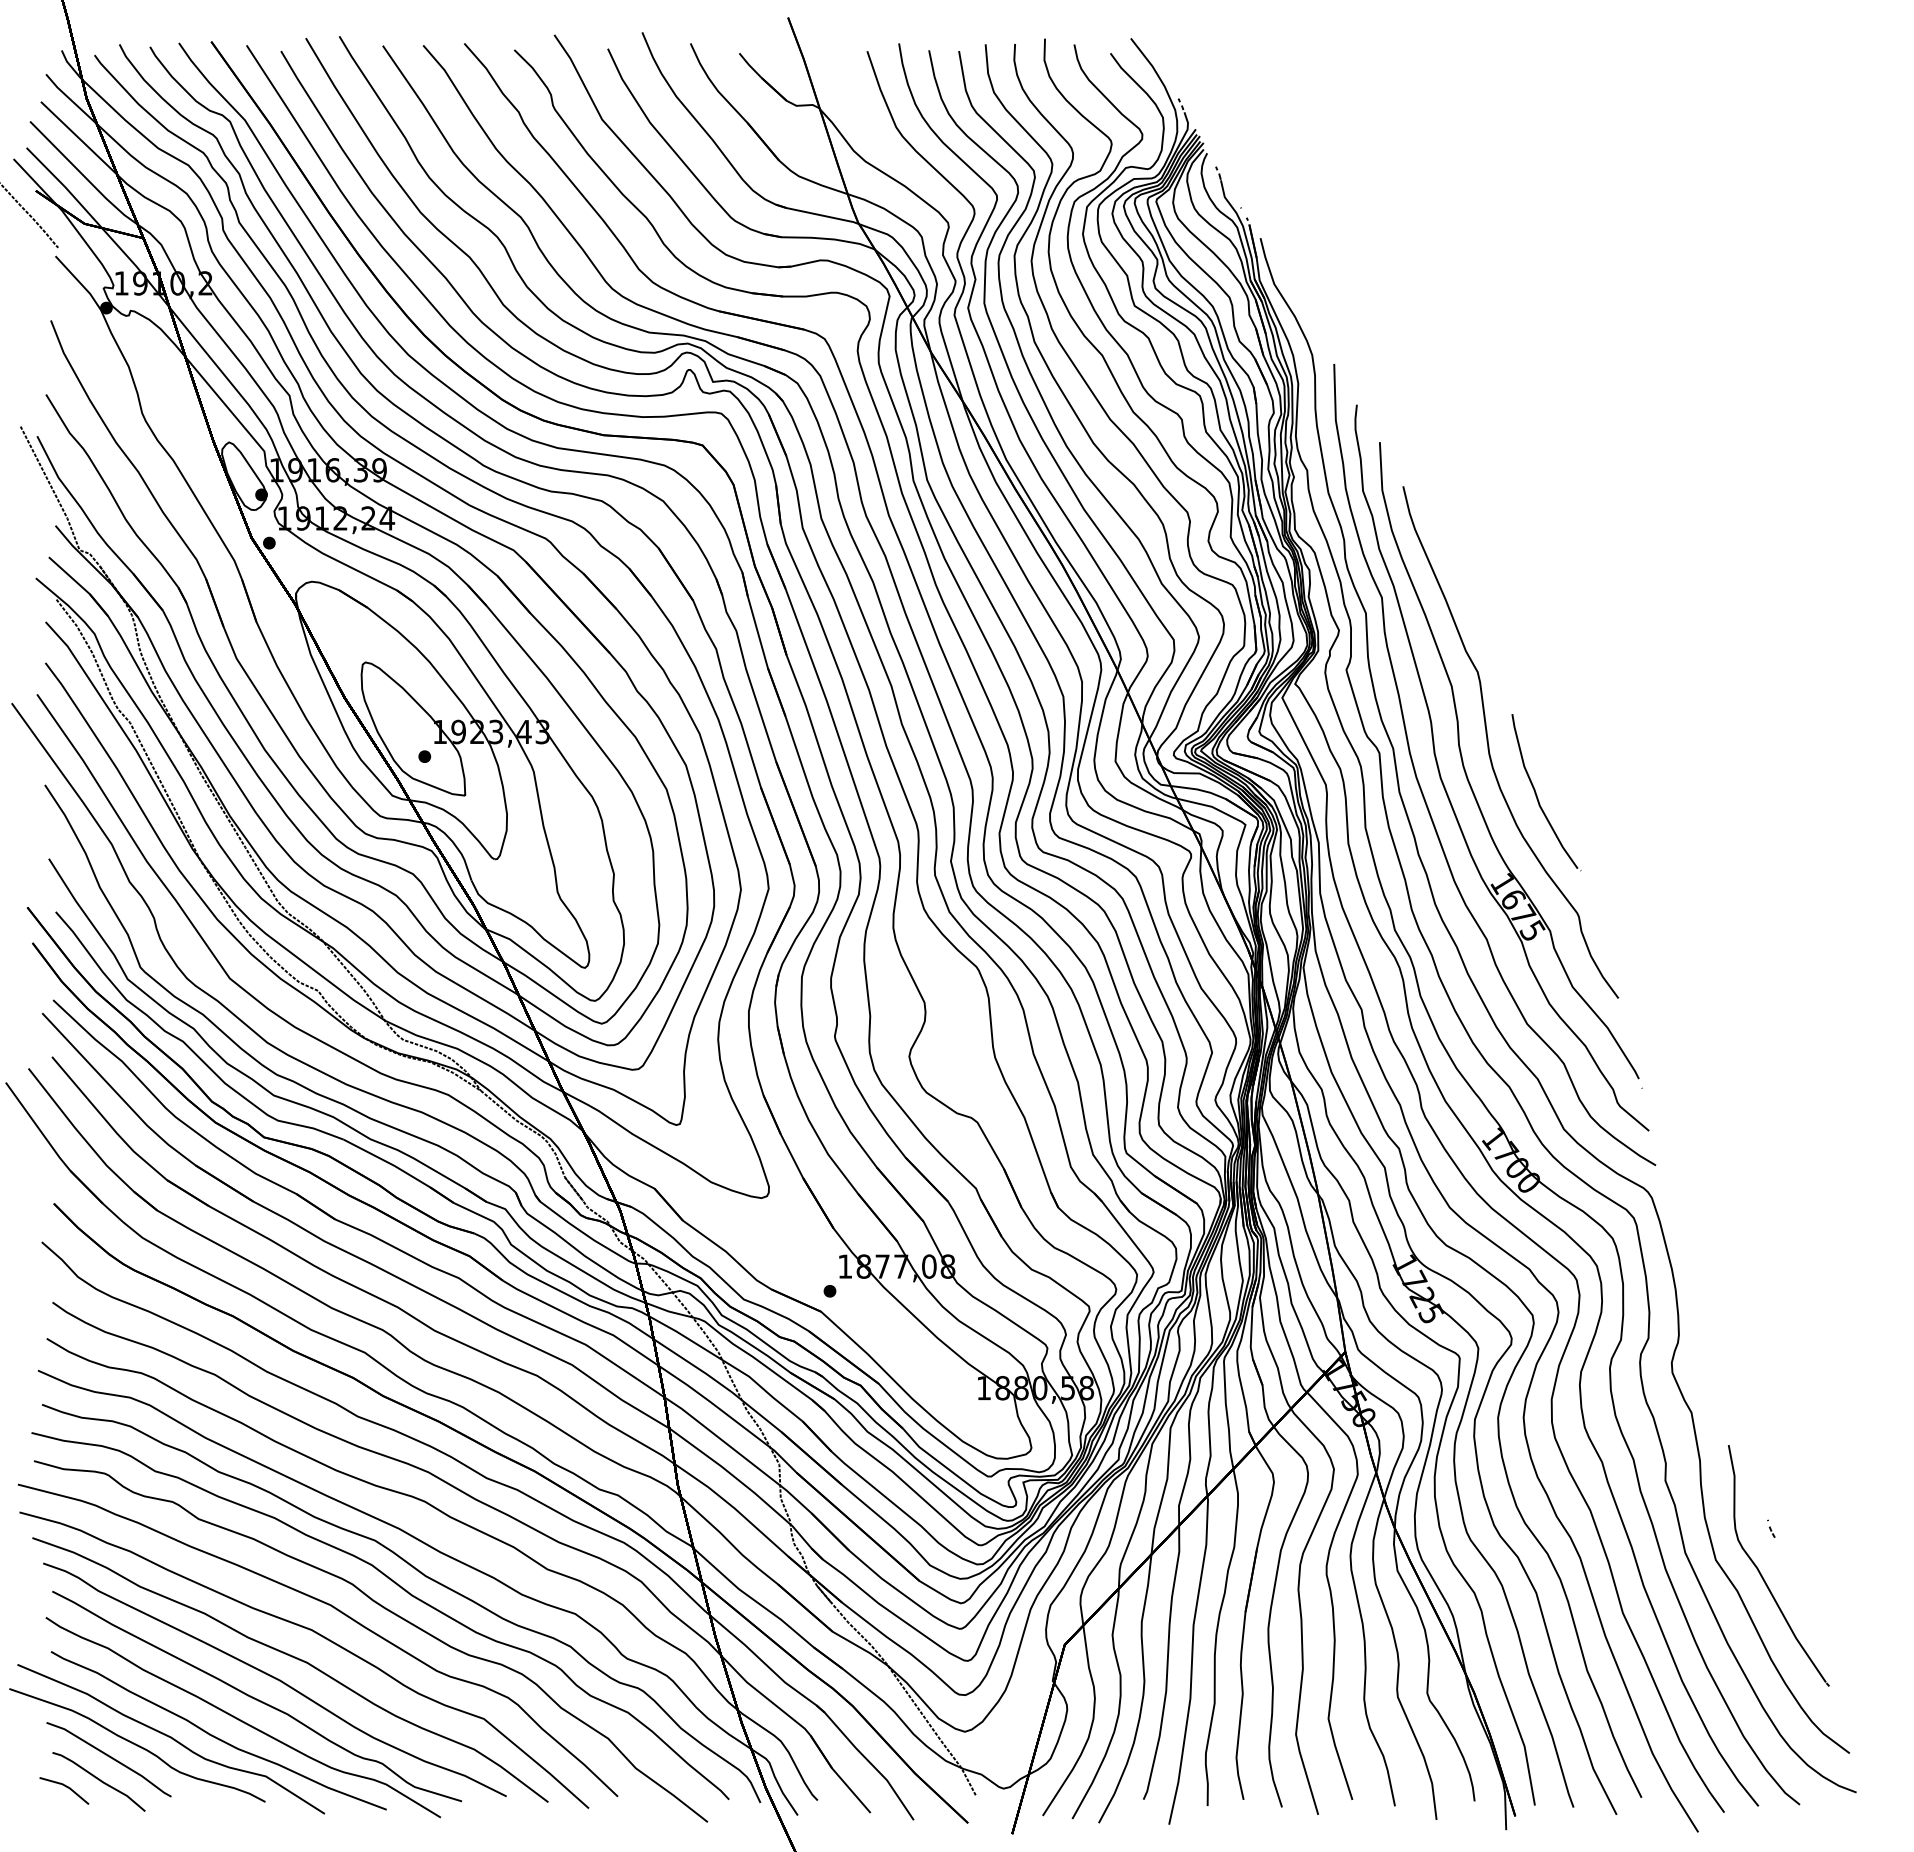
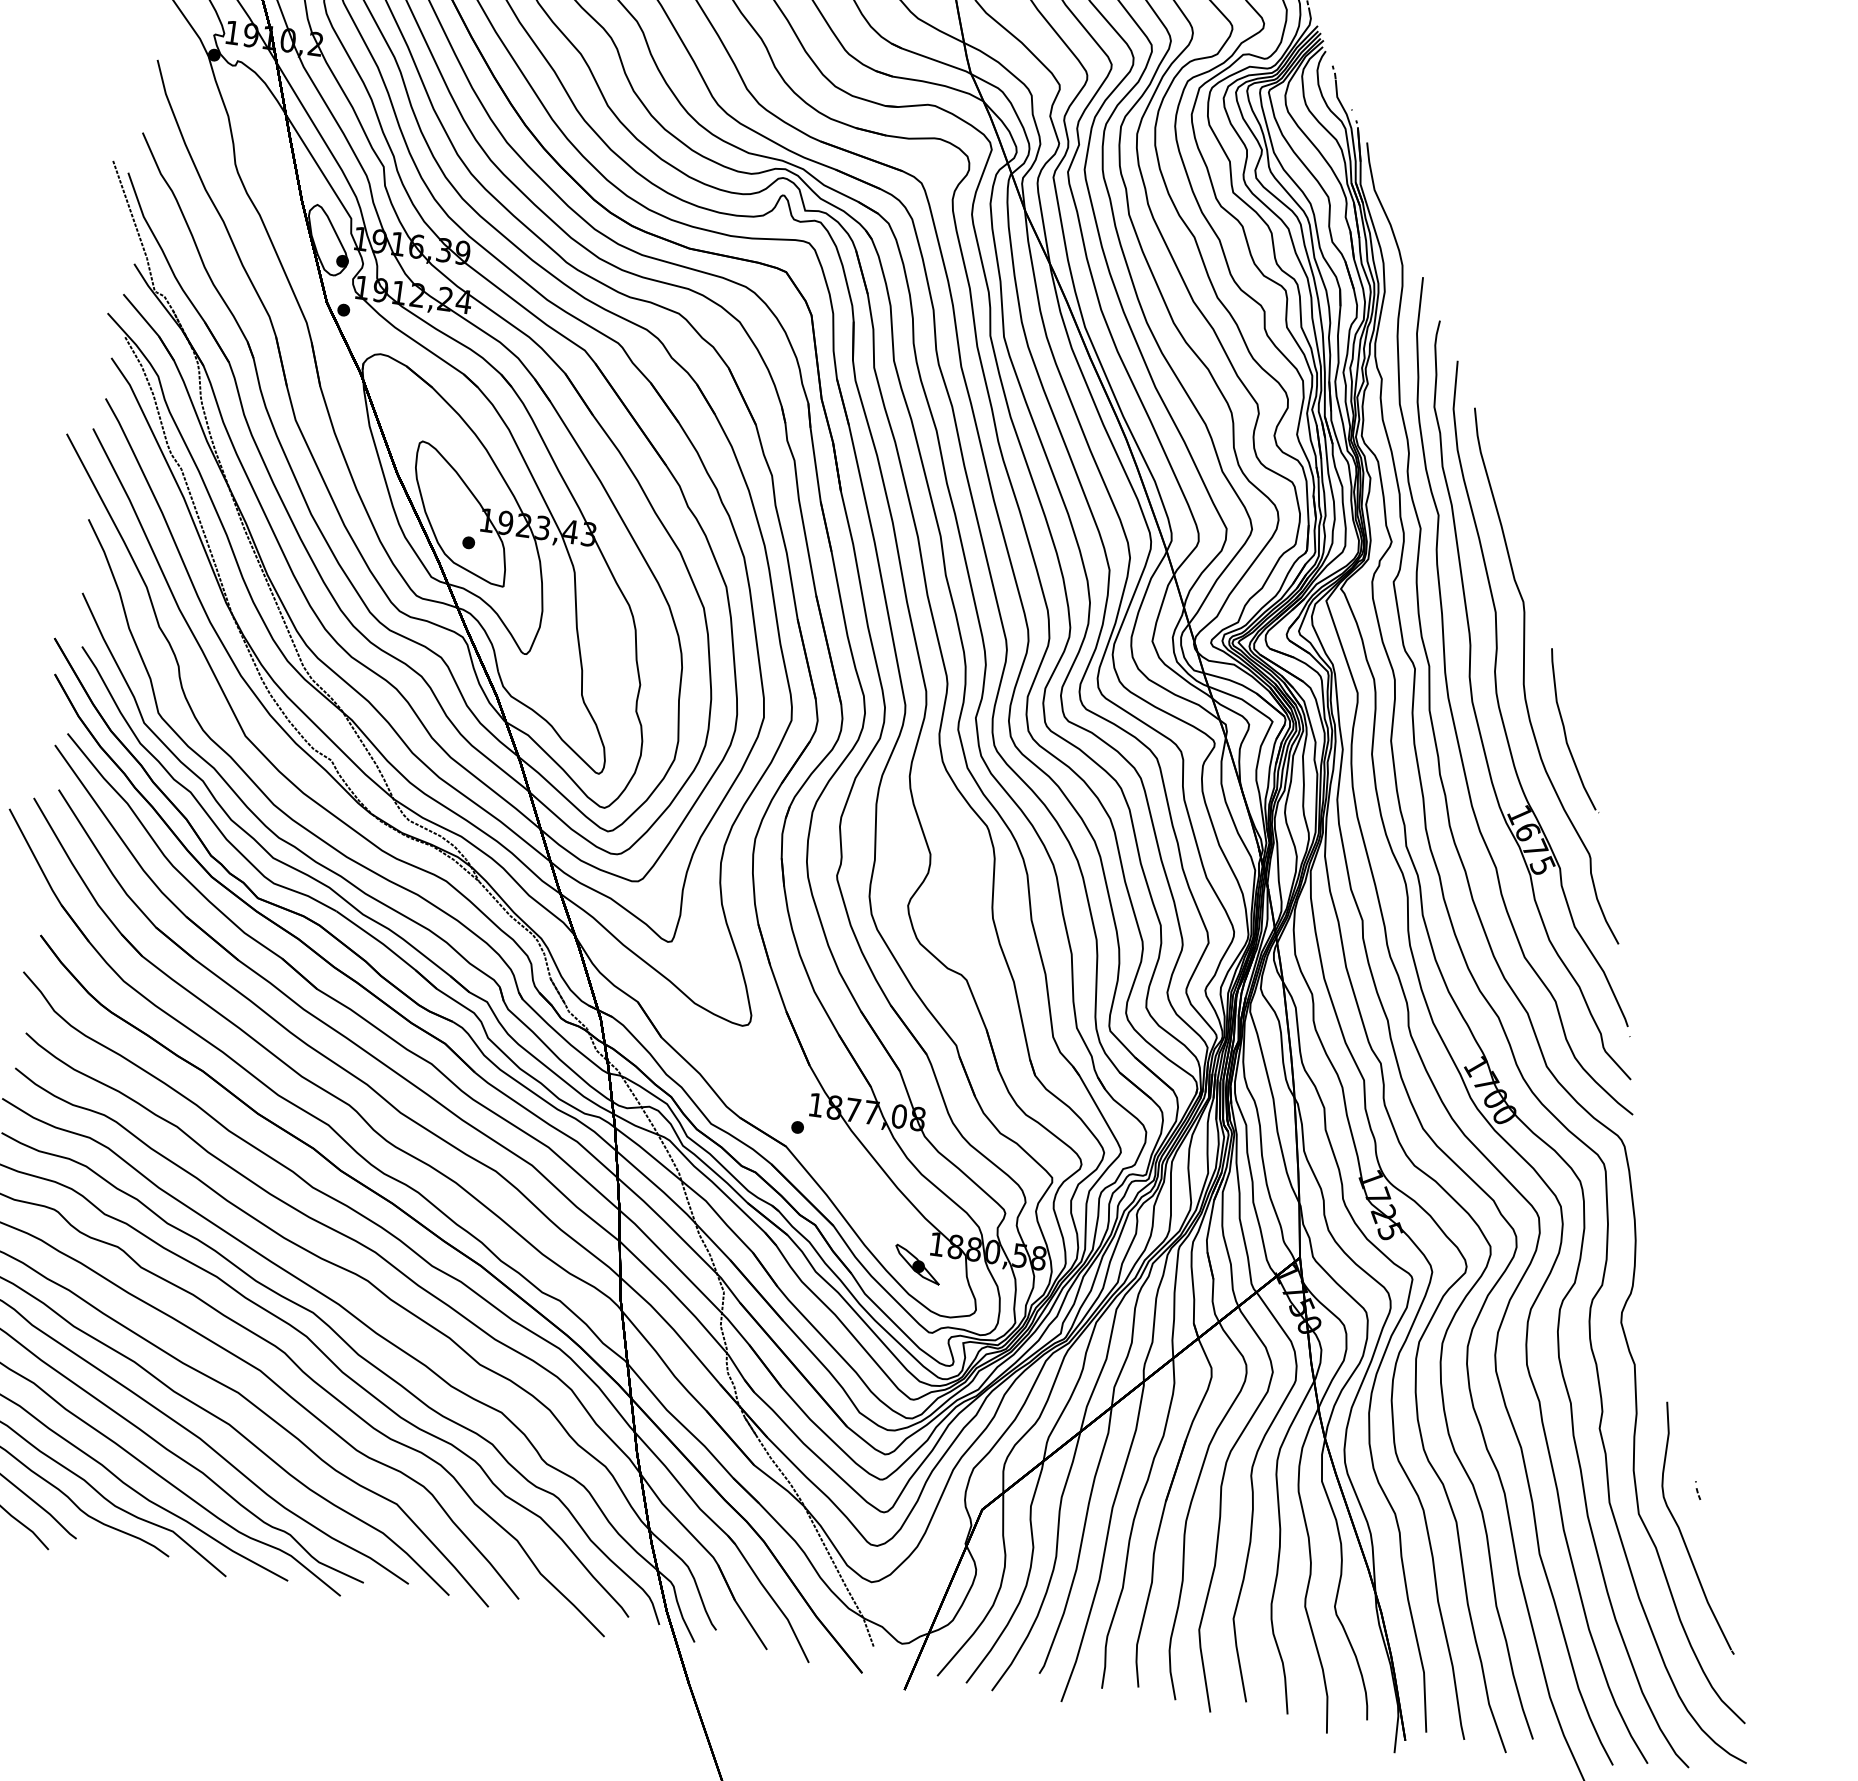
part: (967, 1410) -> (917, 1264), added

